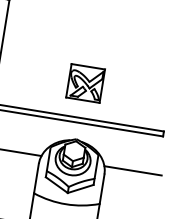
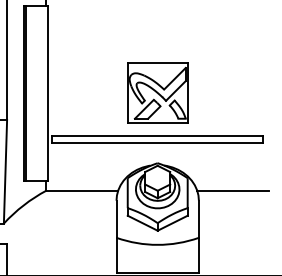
part: (85, 82) -> (157, 92), size x1.43

